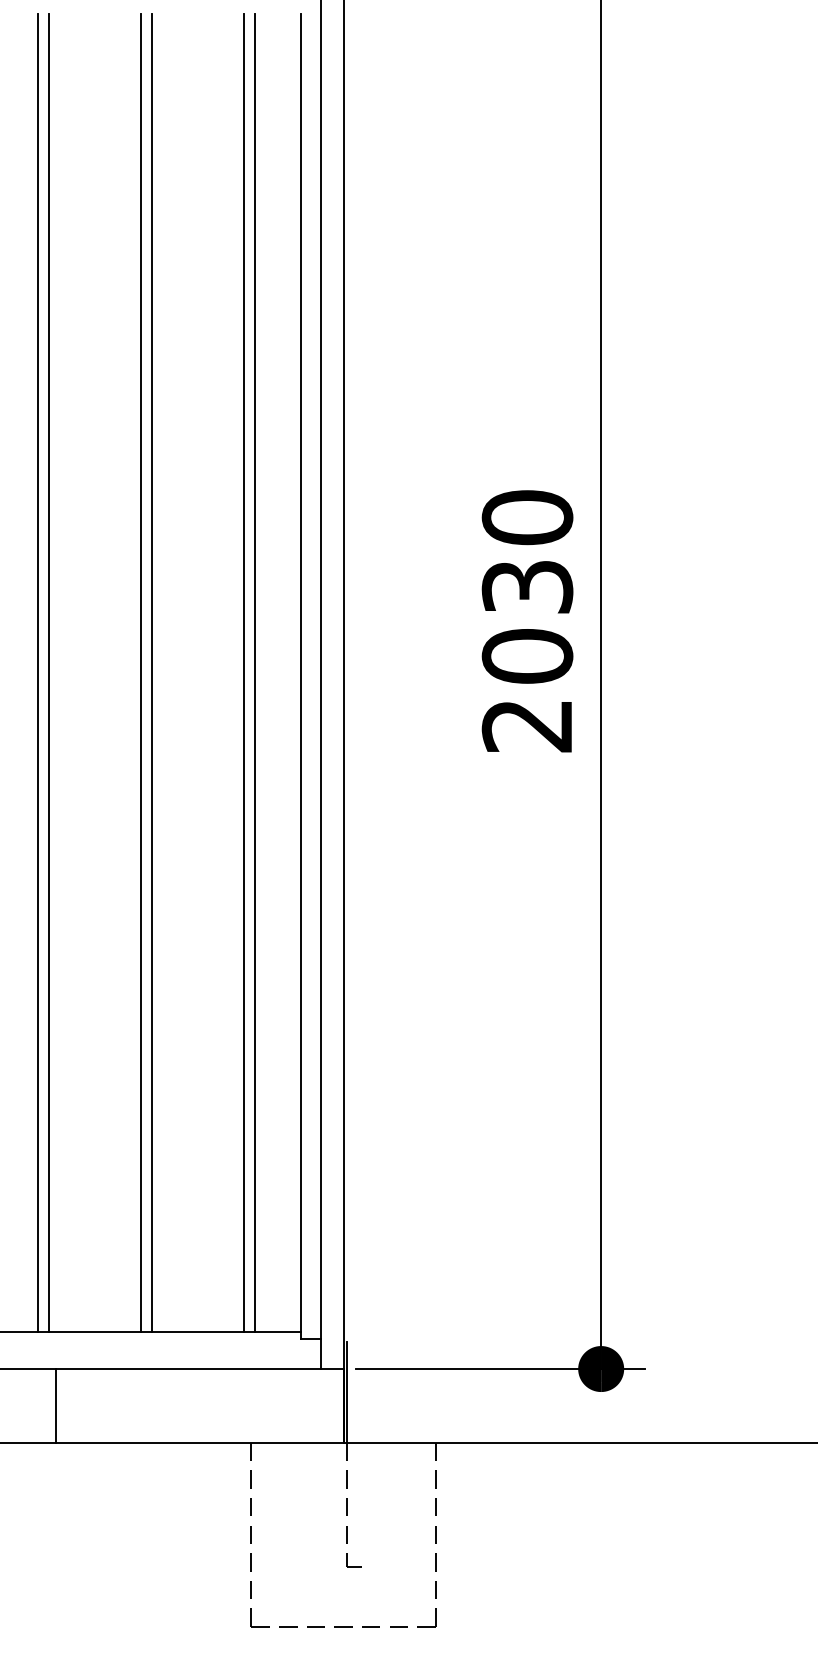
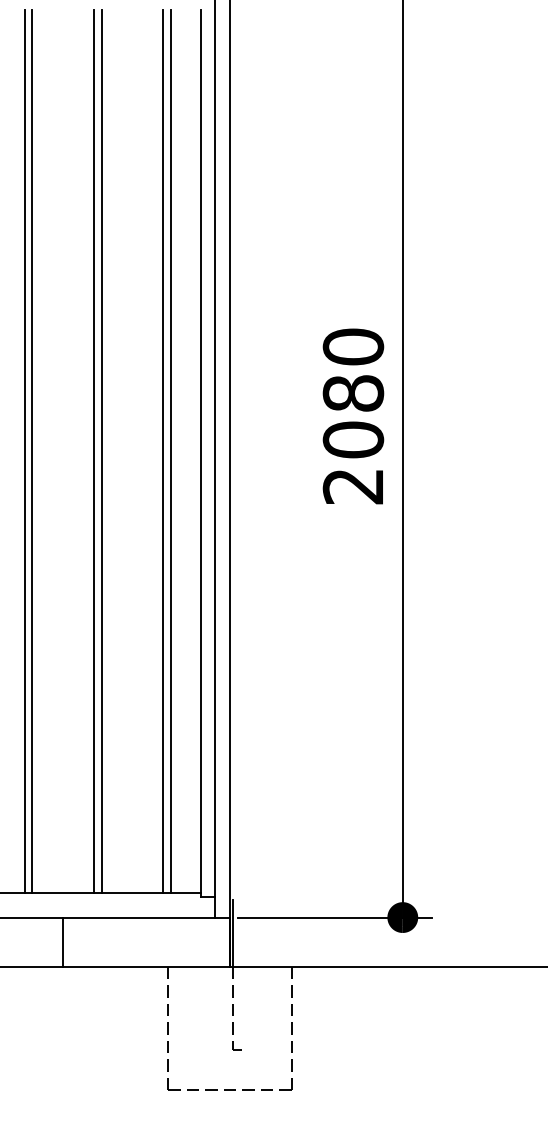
text: (527, 587) -> (353, 393), 2030 -> 2080
line: (56, 1404) -> (62, 941), moved

